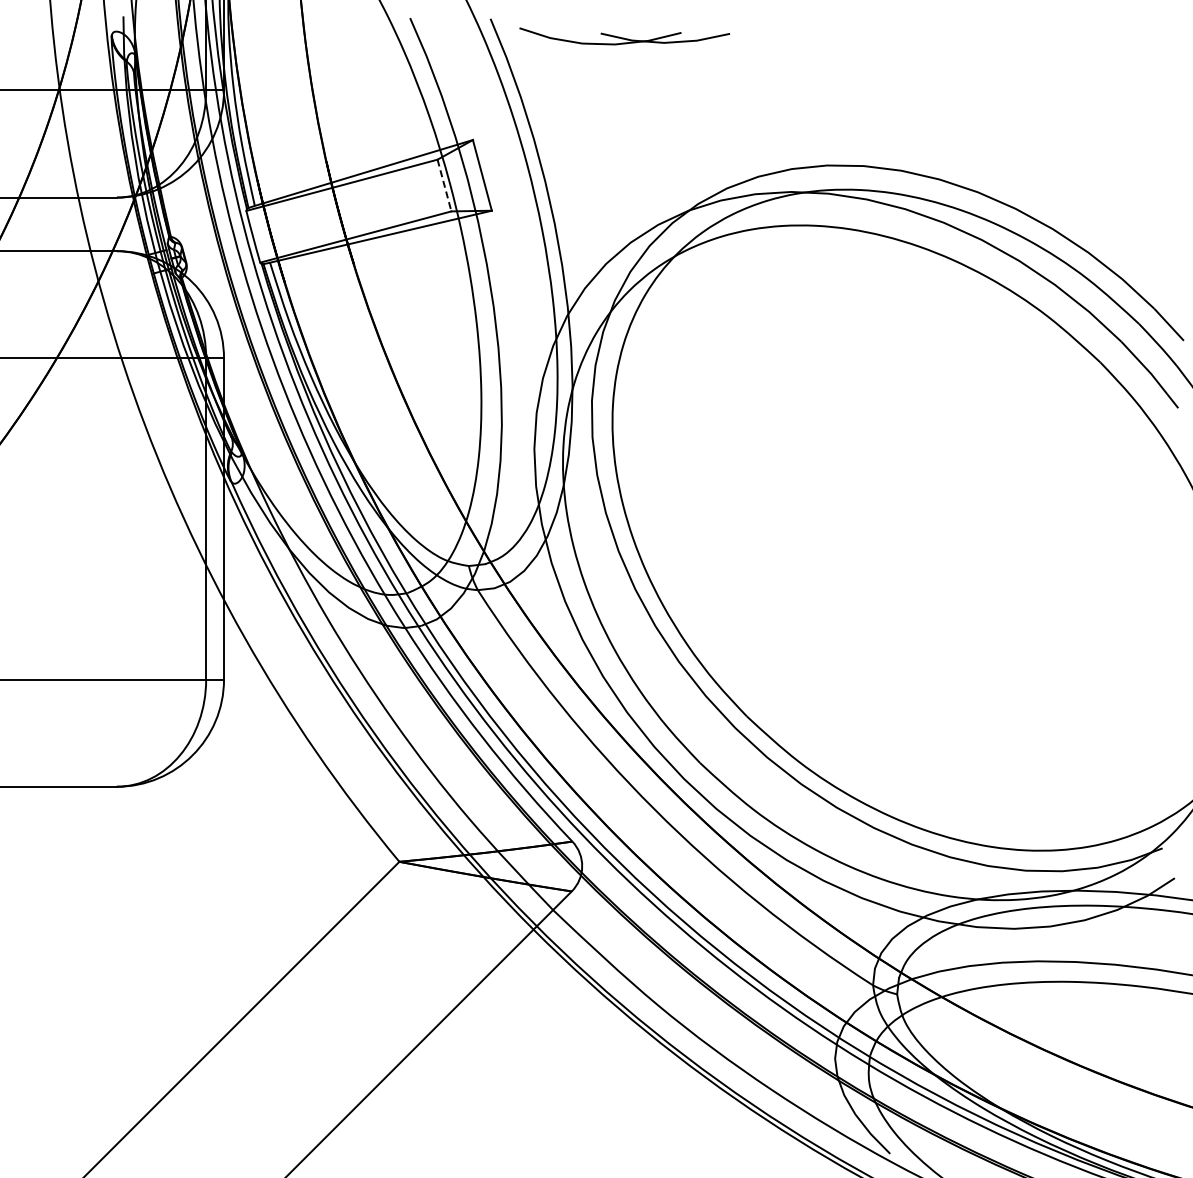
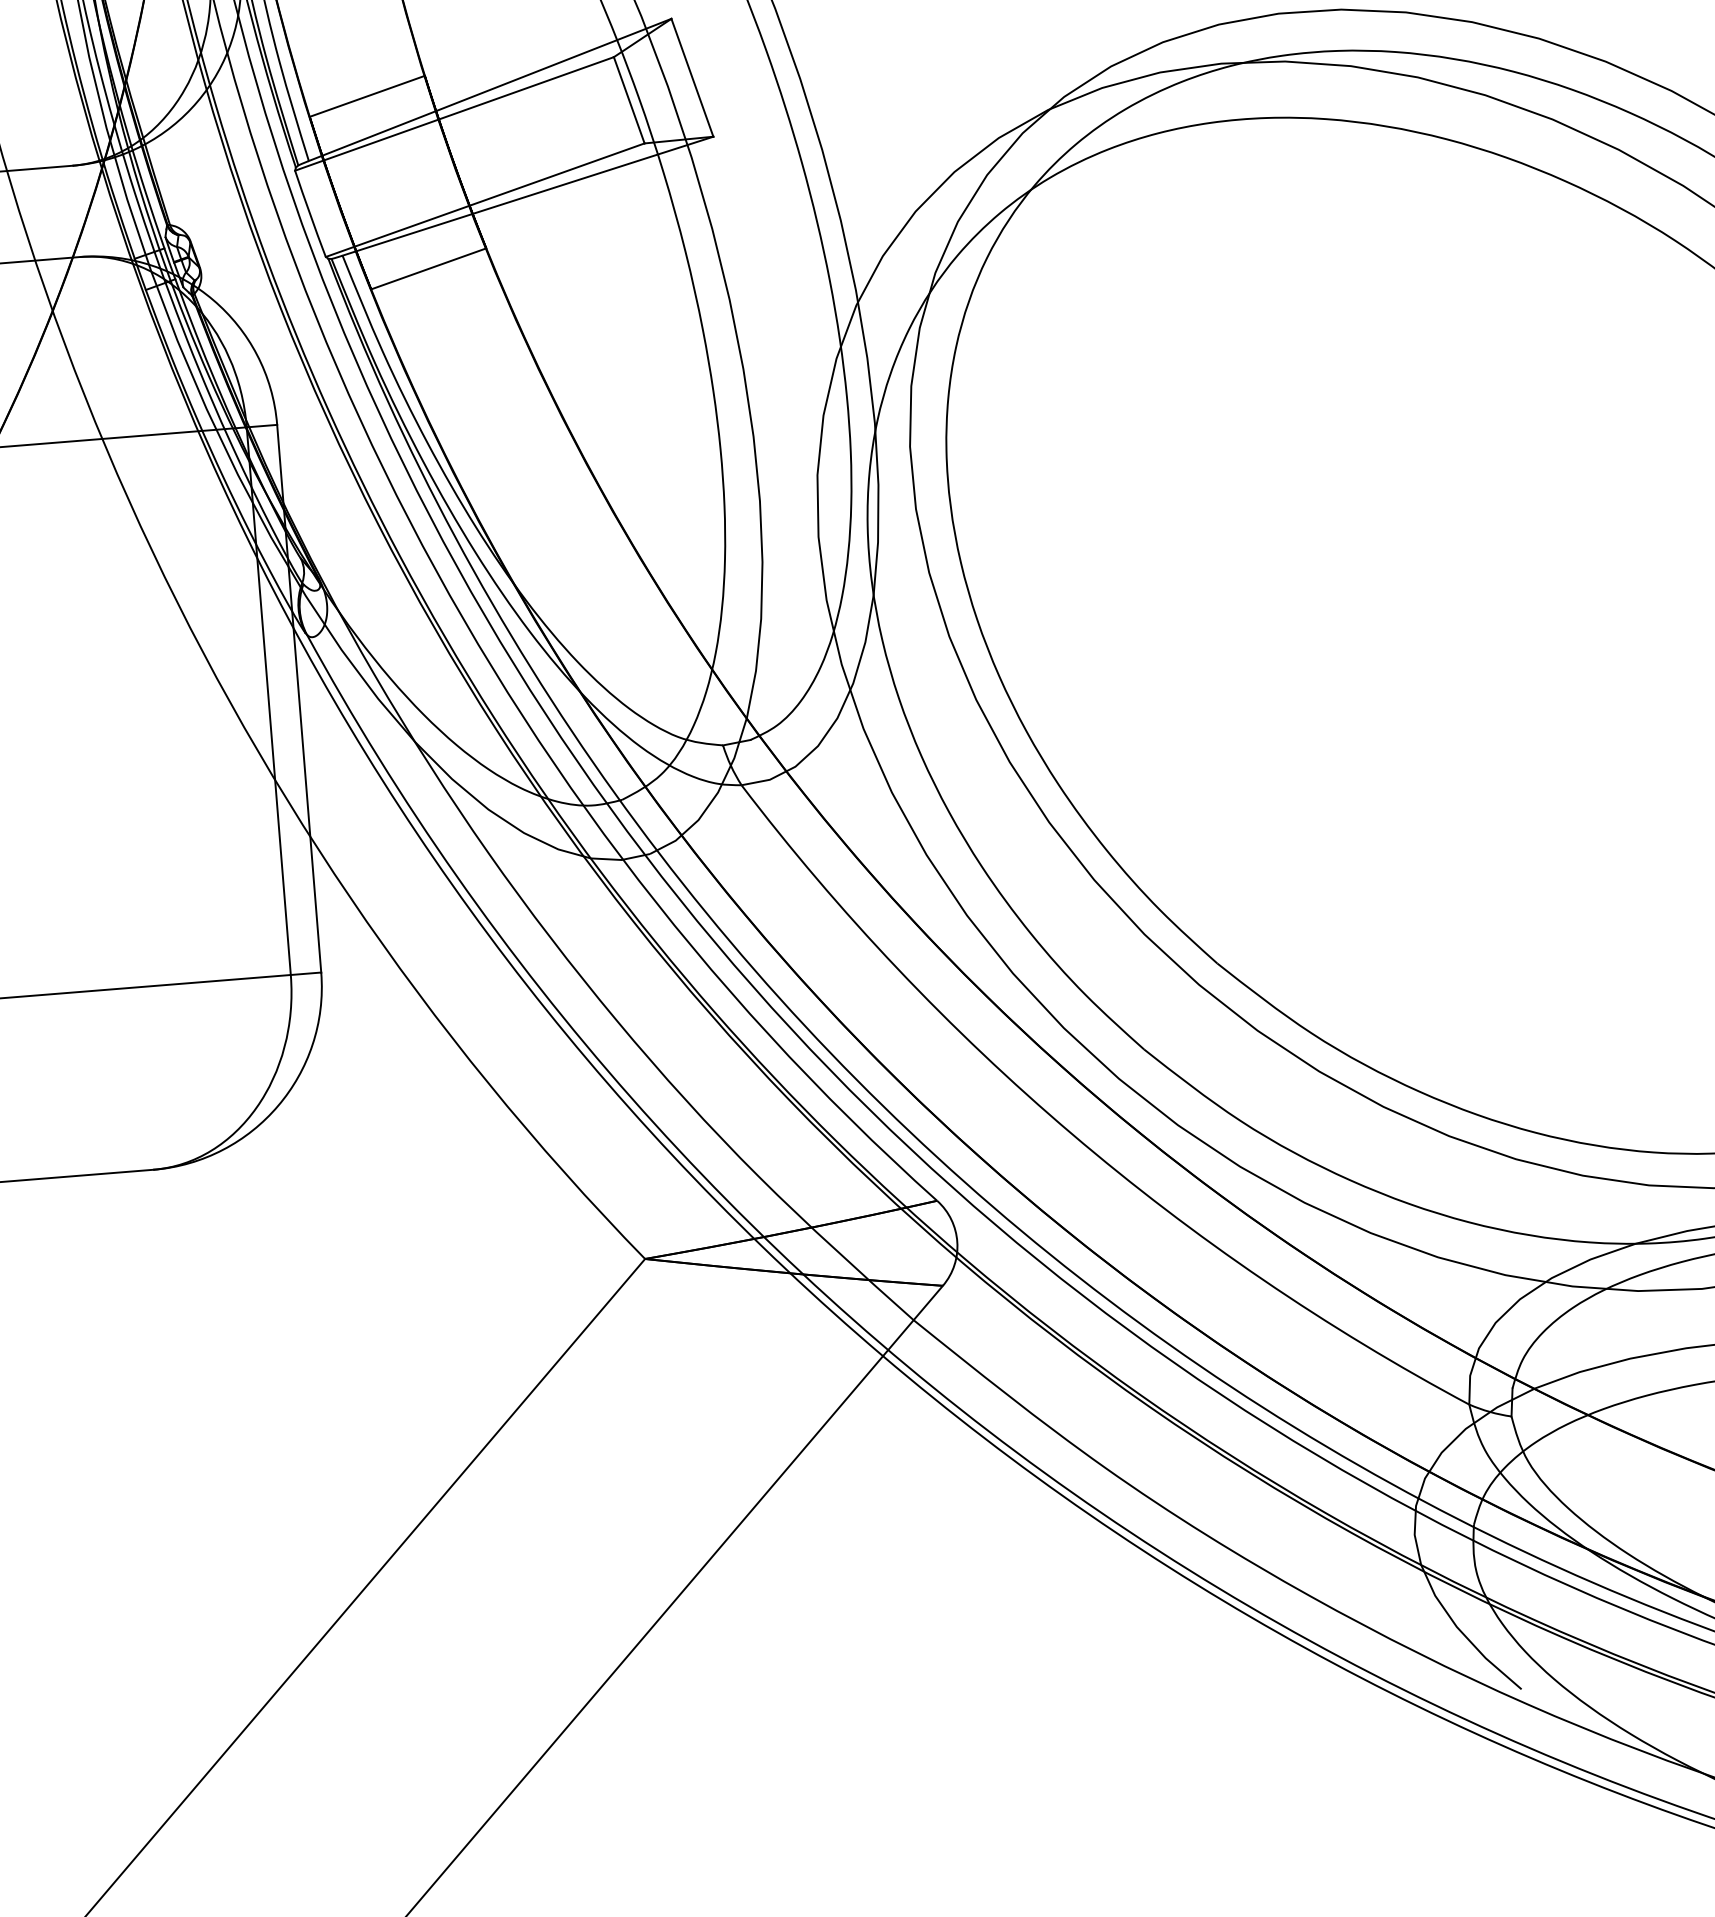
line: (291, 170) -> (366, 95), added
line: (444, 185) -> (629, 100), dashed -> solid
line: (319, 274) -> (428, 269), added

